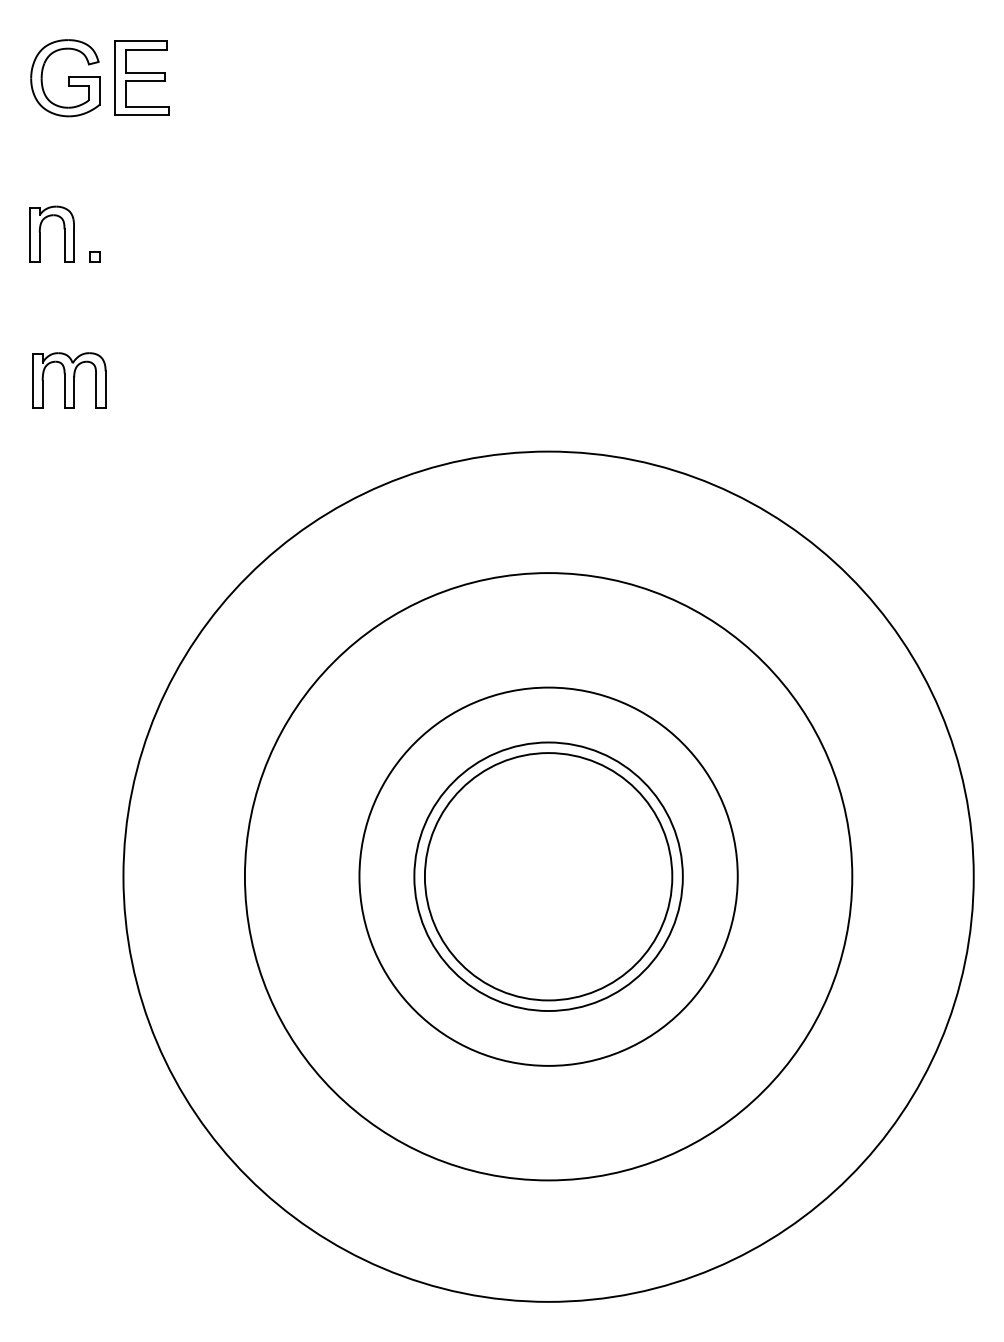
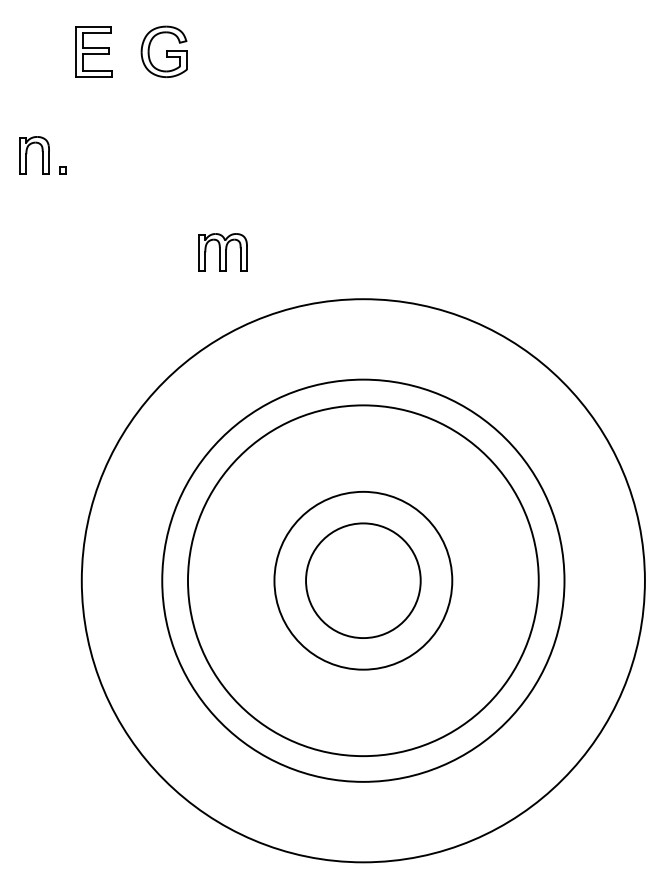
part: (64, 77) -> (163, 51), moved
part: (68, 381) -> (222, 252), moved
circle: (548, 876) -> (363, 580), size x0.7
circle: (548, 876) -> (363, 580), size x1.4

